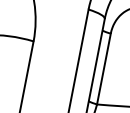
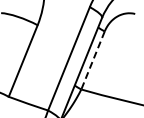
line: (103, 69) -> (92, 60), solid -> dashed

